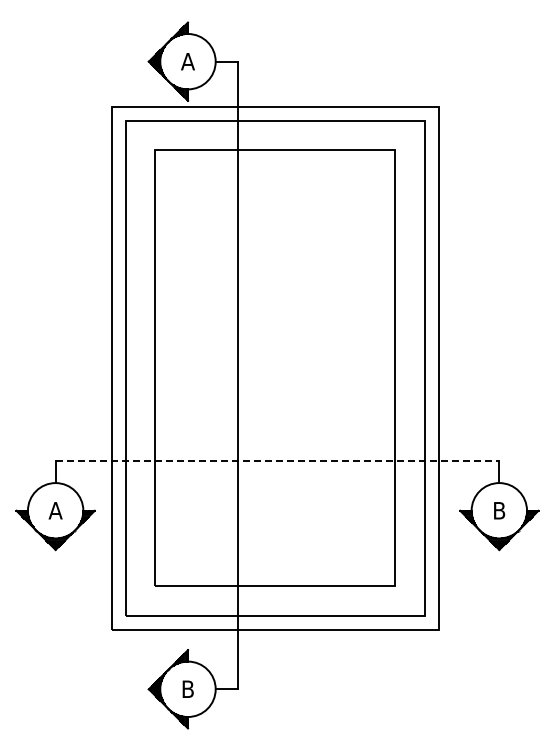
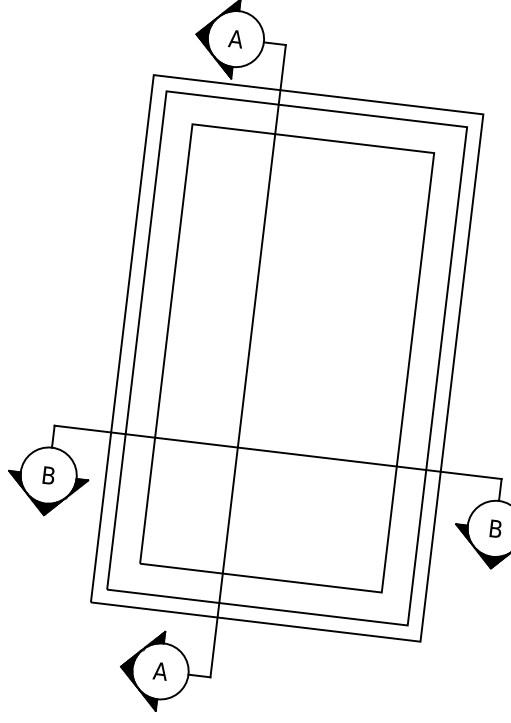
line: (277, 461) -> (278, 452), dashed -> solid
text: (55, 510) -> (48, 475), A -> B
text: (187, 688) -> (160, 670), B -> A

